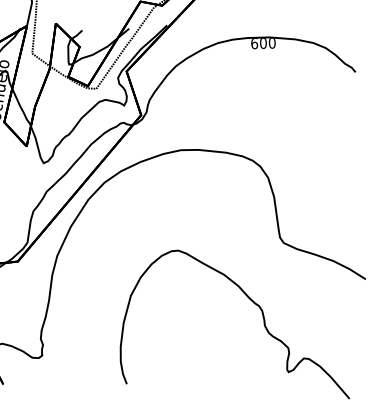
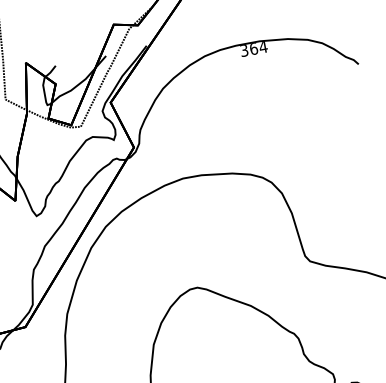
text: (263, 43) -> (254, 48), 600 -> 364

